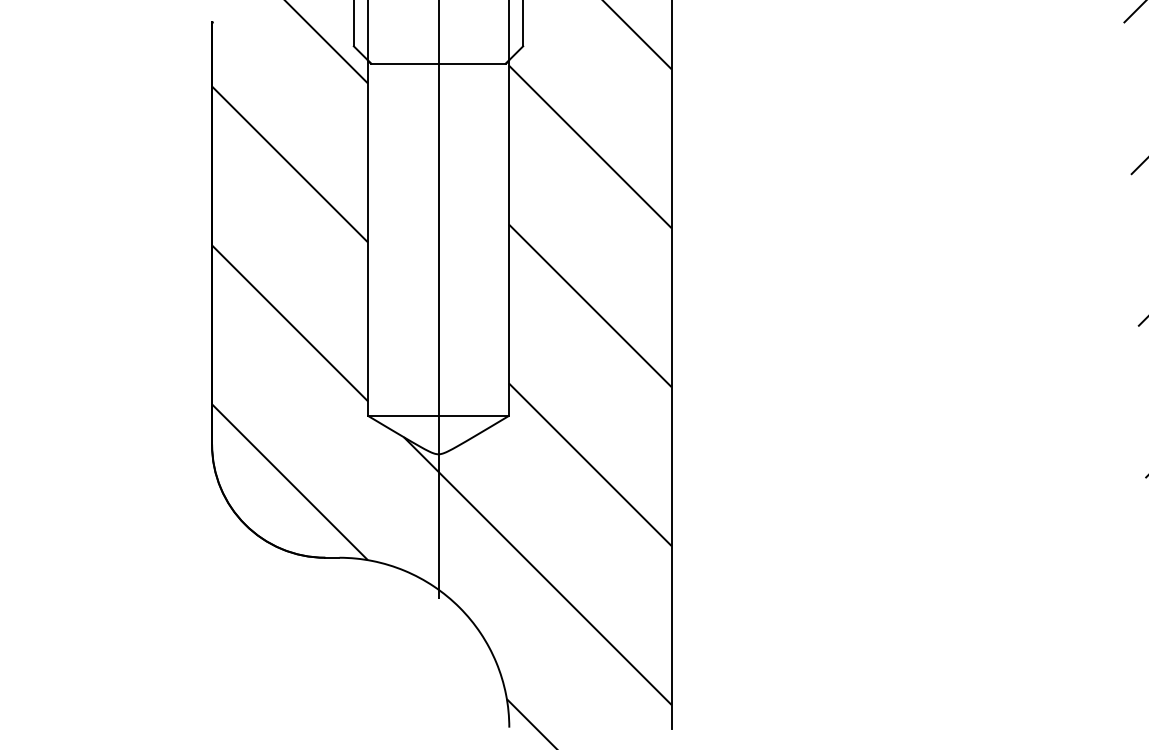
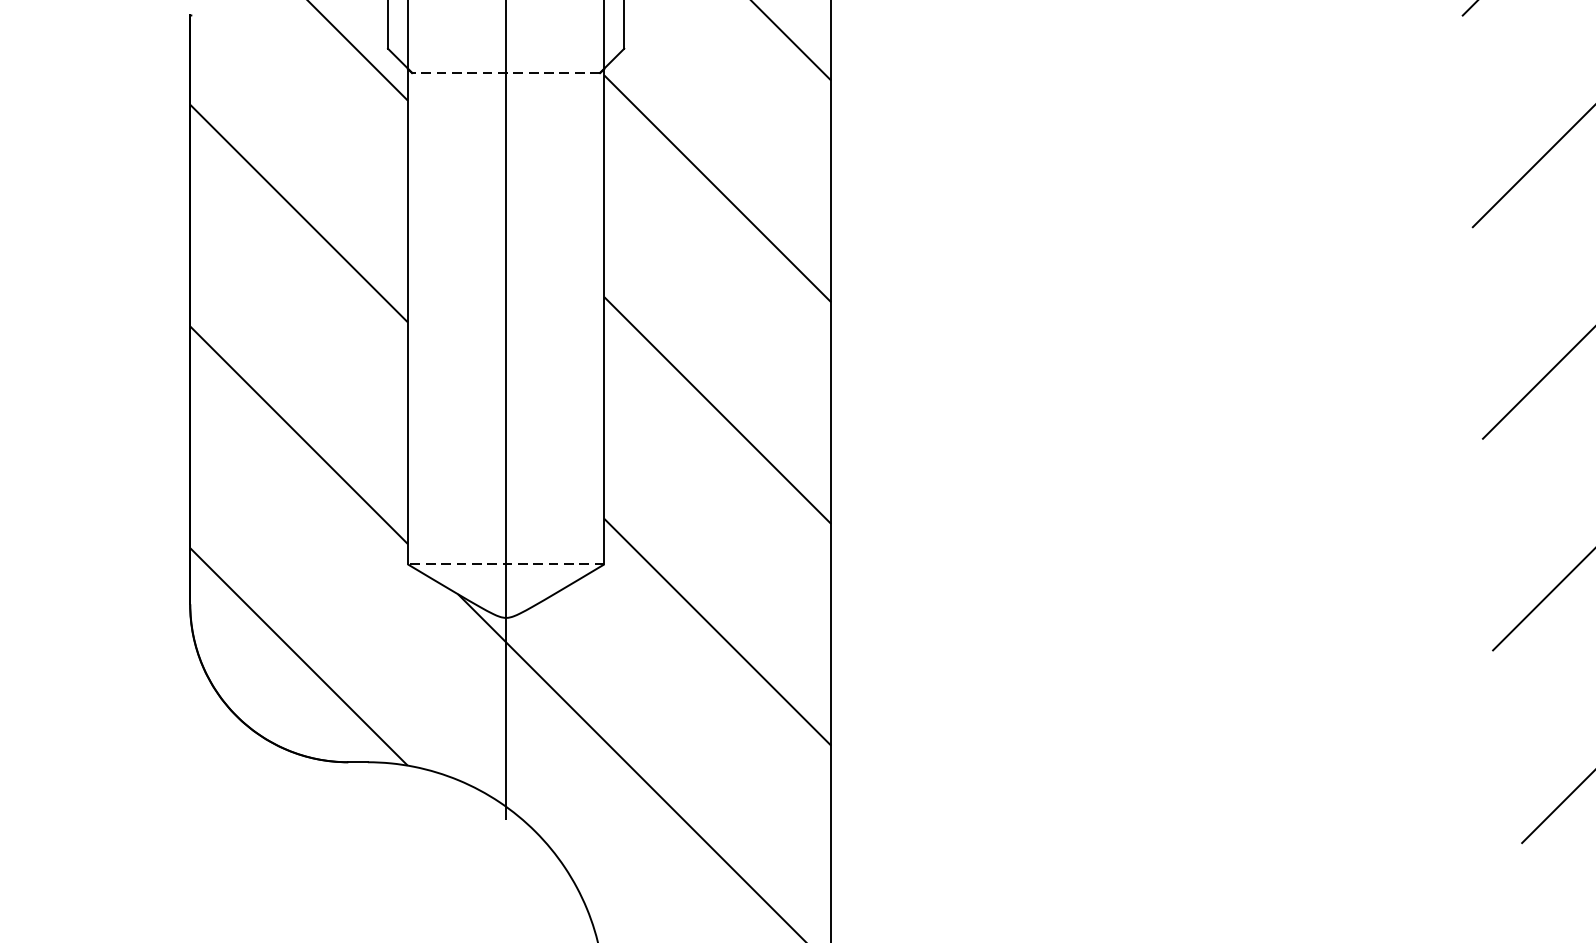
line: (438, 63) -> (506, 72), solid -> dashed
line: (438, 415) -> (506, 563), solid -> dashed

